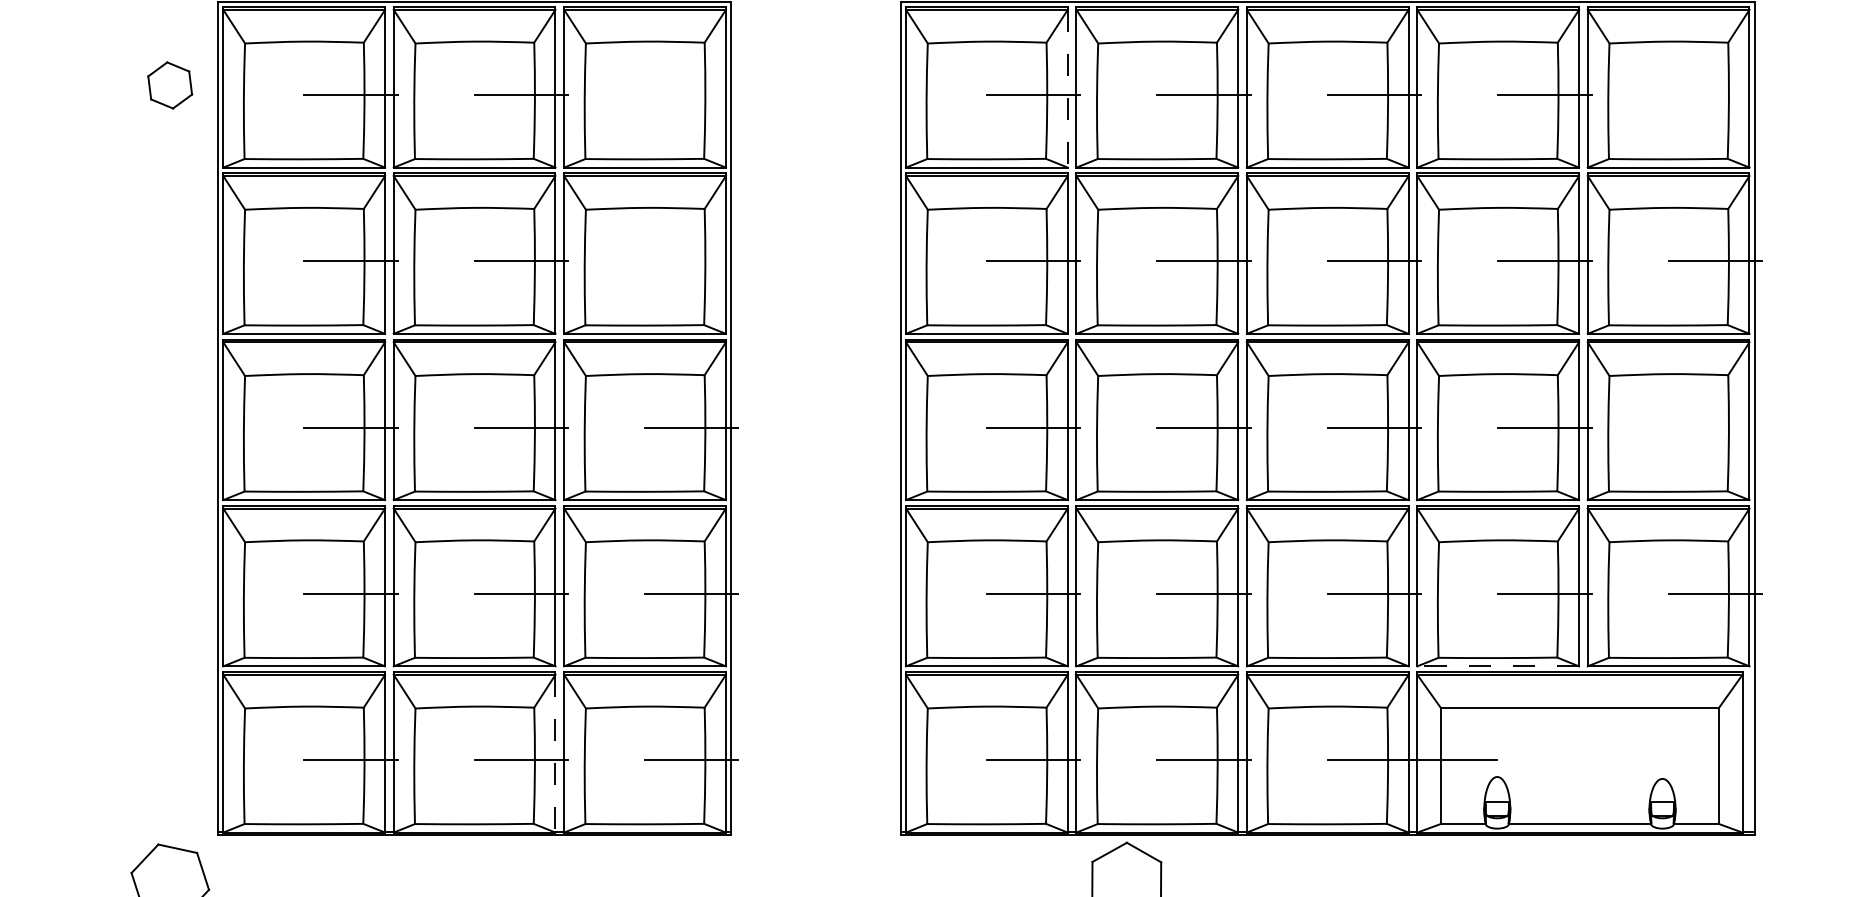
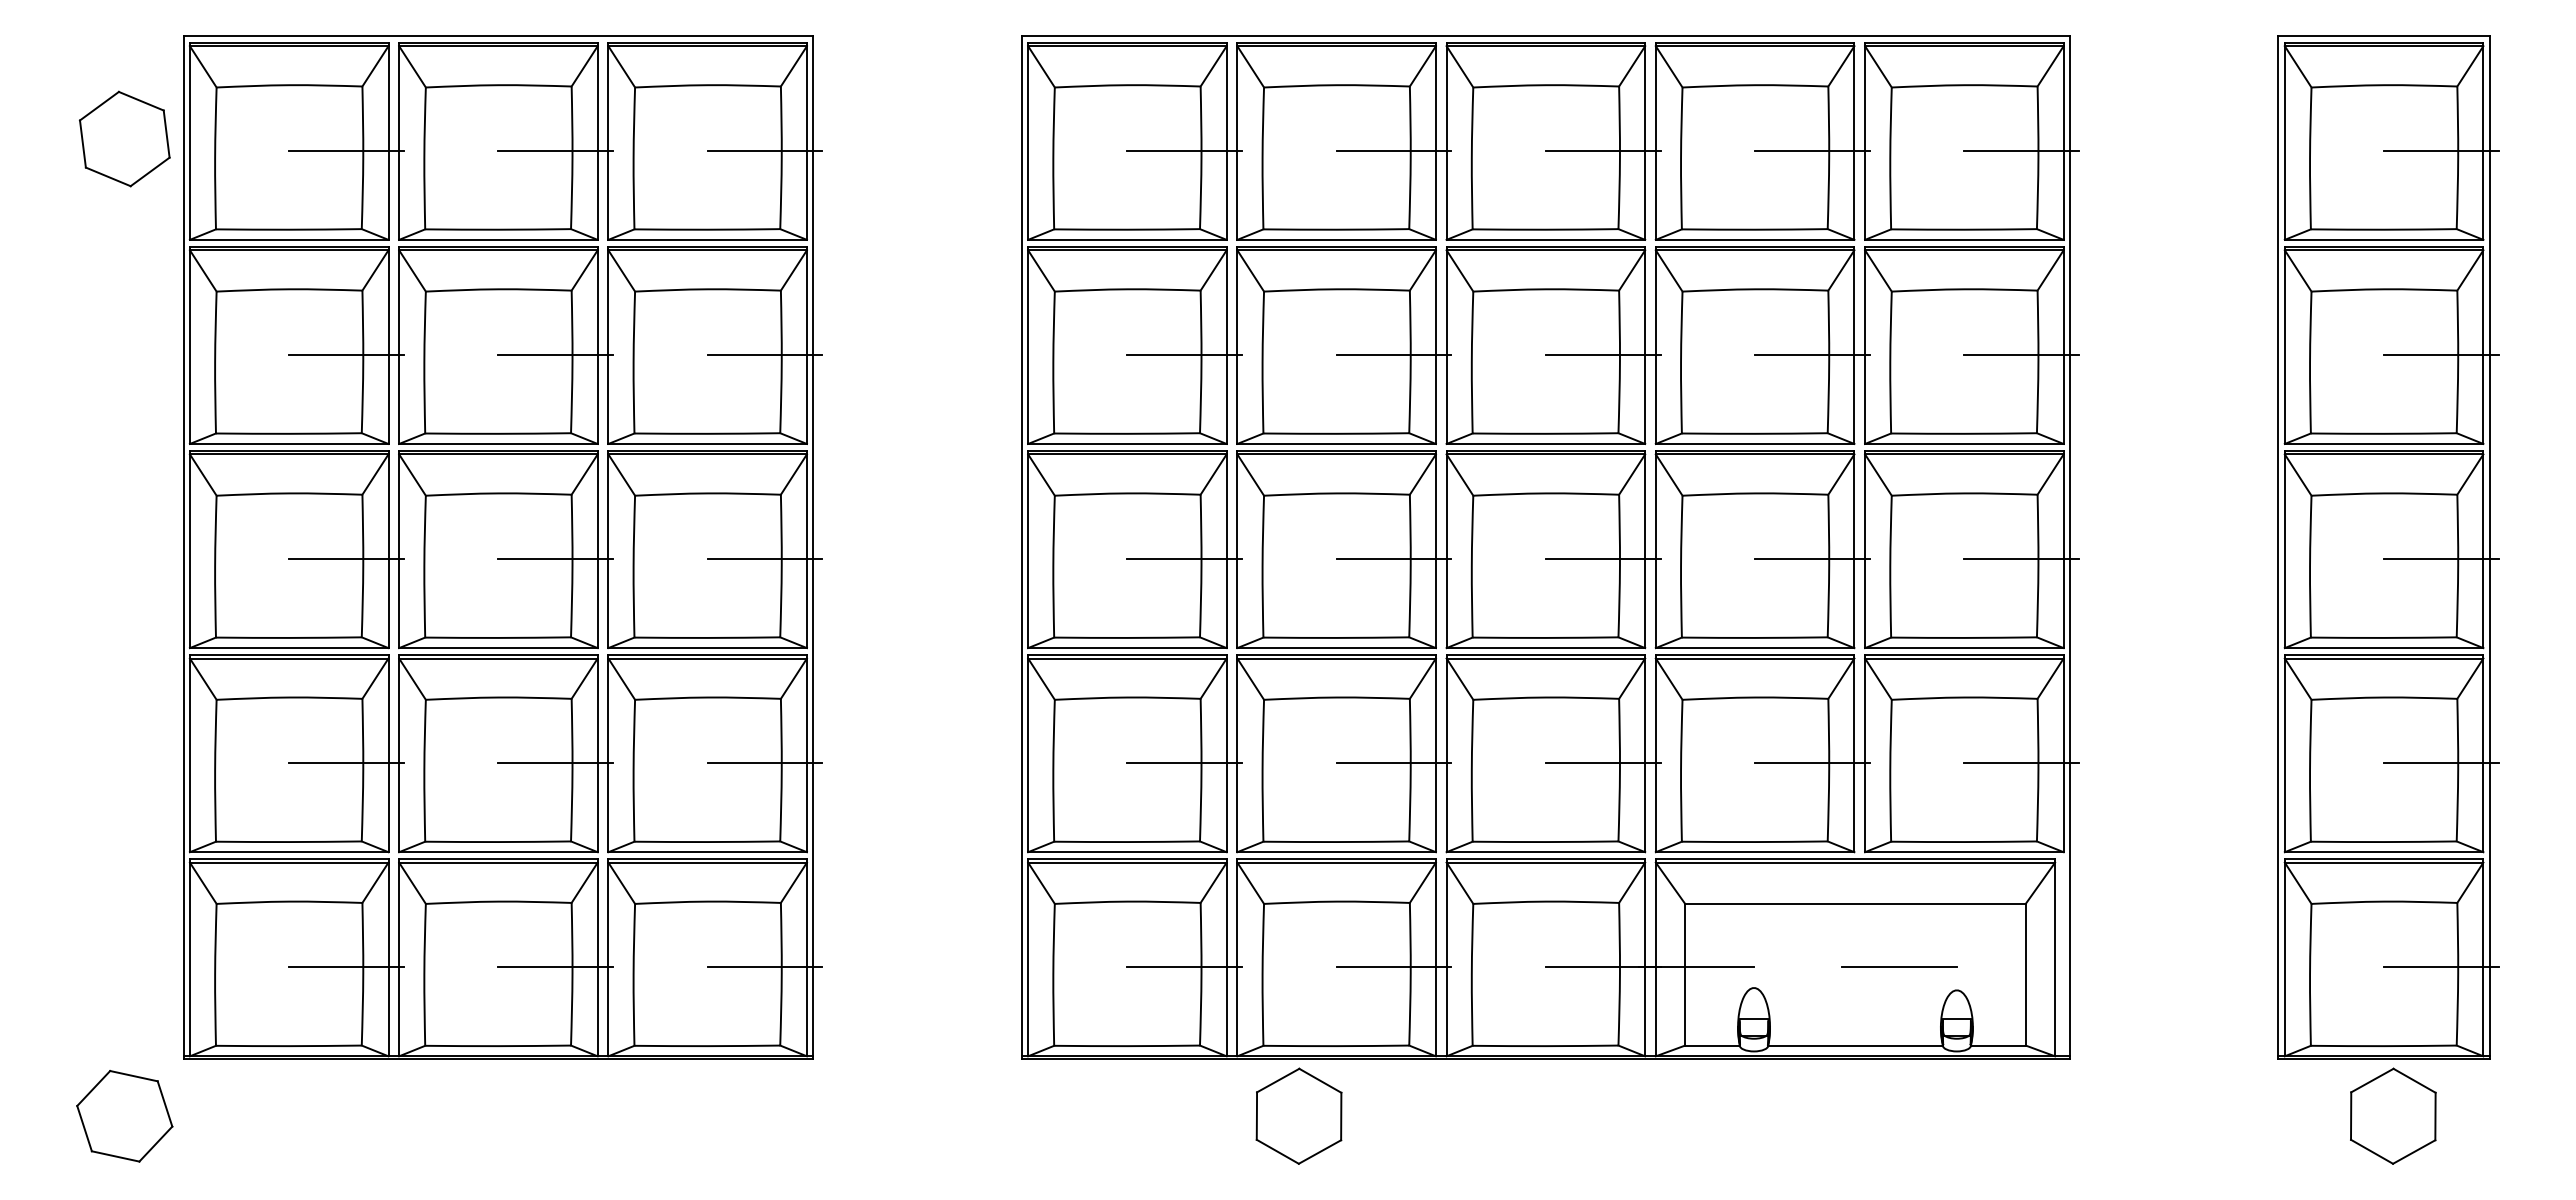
part: (170, 85) -> (124, 138), size x1.67
line: (1067, 89) -> (1226, 143), dashed -> solid
line: (691, 94) -> (764, 150), added
line: (1715, 94) -> (2021, 150), added
line: (691, 260) -> (764, 354), added
line: (1715, 427) -> (2021, 559), added
line: (1497, 666) -> (1754, 852), dashed -> solid
line: (555, 753) -> (597, 959), dashed -> solid
line: (1615, 759) -> (1899, 966), added

